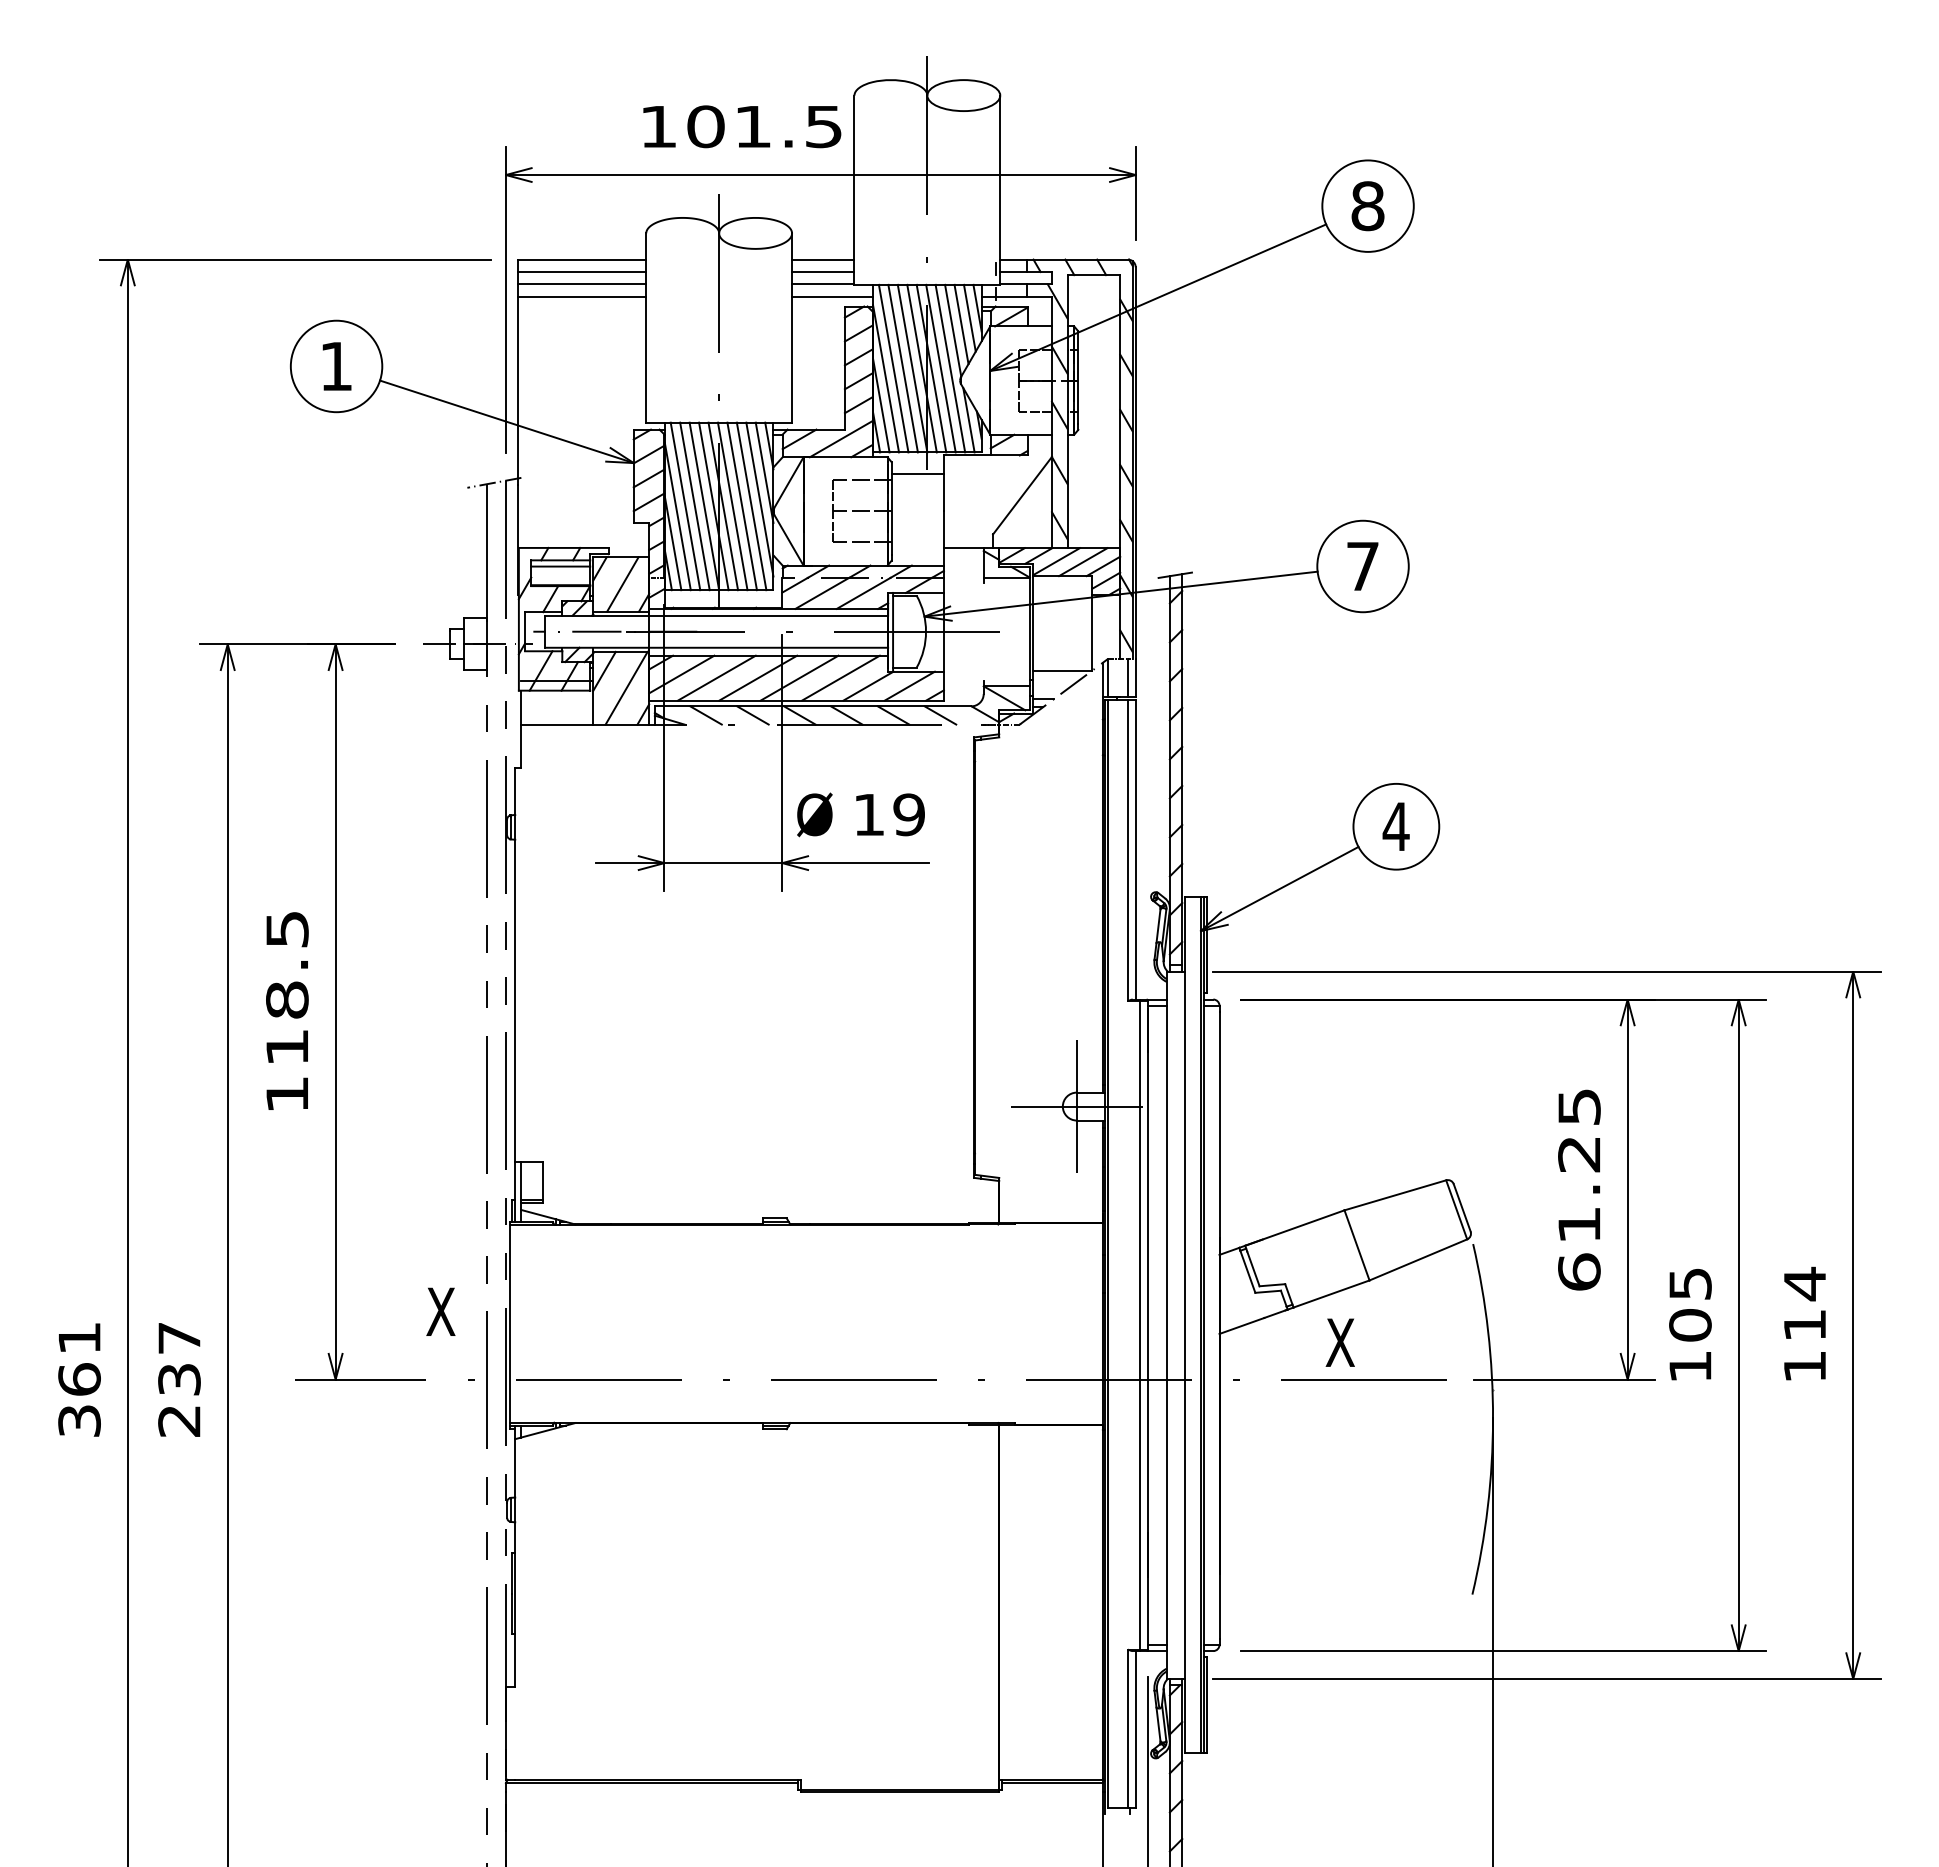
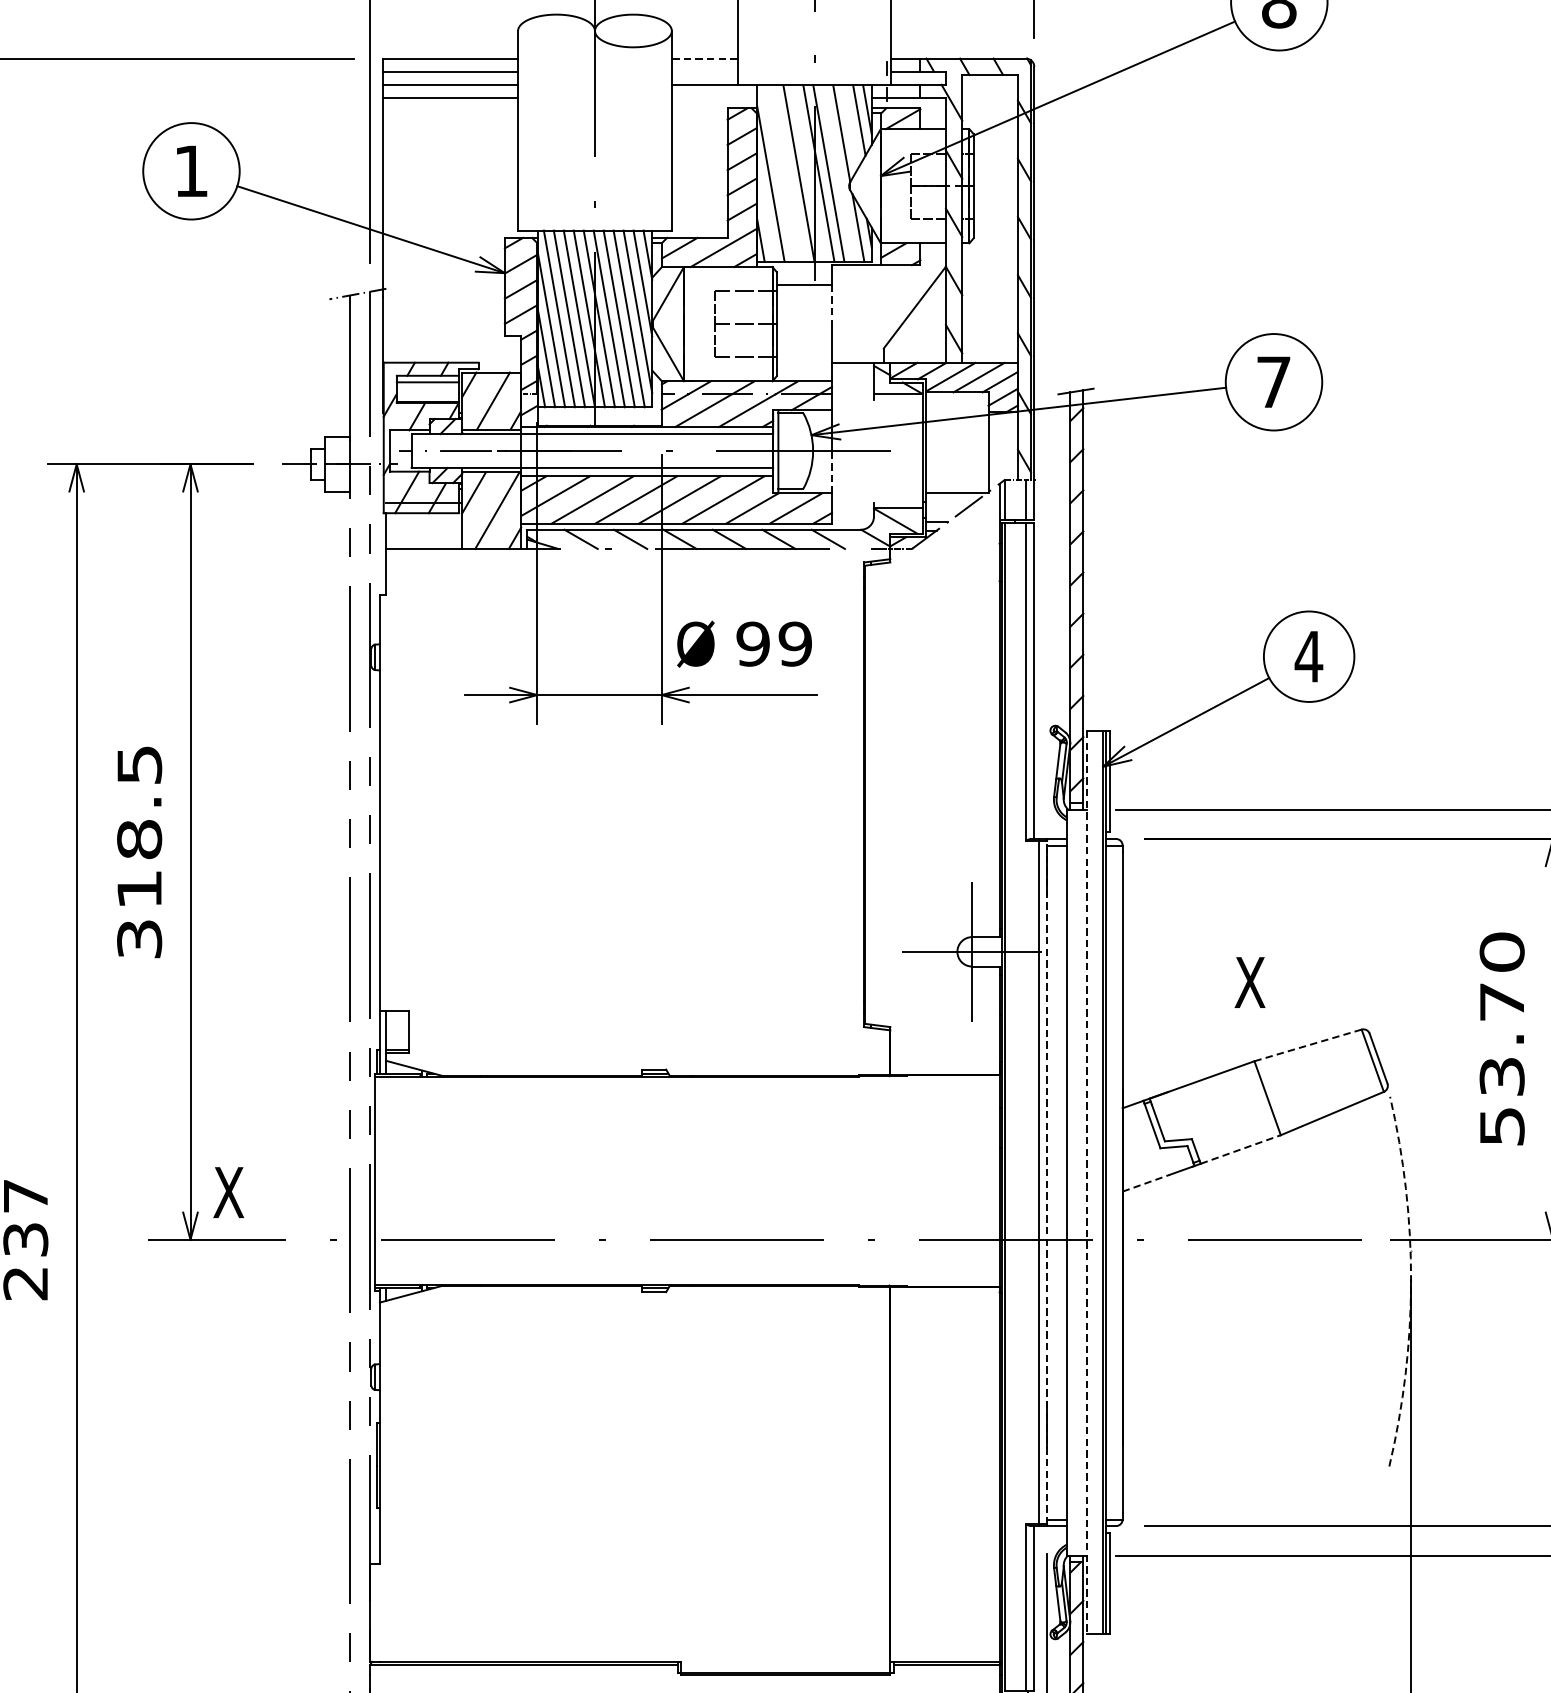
line: (822, 259) -> (703, 58), solid -> dashed
line: (823, 272) -> (704, 72), removed
line: (832, 296) -> (714, 97), removed
line: (961, 324) -> (850, 127), removed
line: (893, 368) -> (778, 173), removed
line: (902, 368) -> (788, 173), removed
line: (921, 368) -> (808, 173), removed
line: (950, 368) -> (838, 173), removed
line: (881, 405) -> (766, 212), removed
line: (943, 492) -> (831, 304), solid -> dashed
line: (943, 652) -> (831, 472), solid -> dashed
text: (868, 814) -> (752, 643), 19 -> 99
text: (287, 1094) -> (139, 939), 118.5 -> 318.5
text: (1579, 1189) -> (1502, 1039), 61.25 -> 53.70
line: (1395, 1195) -> (1308, 1045), solid -> dashed
line: (1332, 1293) -> (1241, 1148), solid -> dashed
text: (440, 1311) -> (228, 1192), moved
line: (1148, 1324) -> (1047, 1181), solid -> dashed
line: (1185, 1325) -> (1086, 1182), solid -> dashed
line: (1241, 1325) -> (1145, 1182), solid -> dashed
text: (1339, 1342) -> (1249, 982), moved
arc: (1493, 1419) -> (1411, 1281), solid -> dashed

